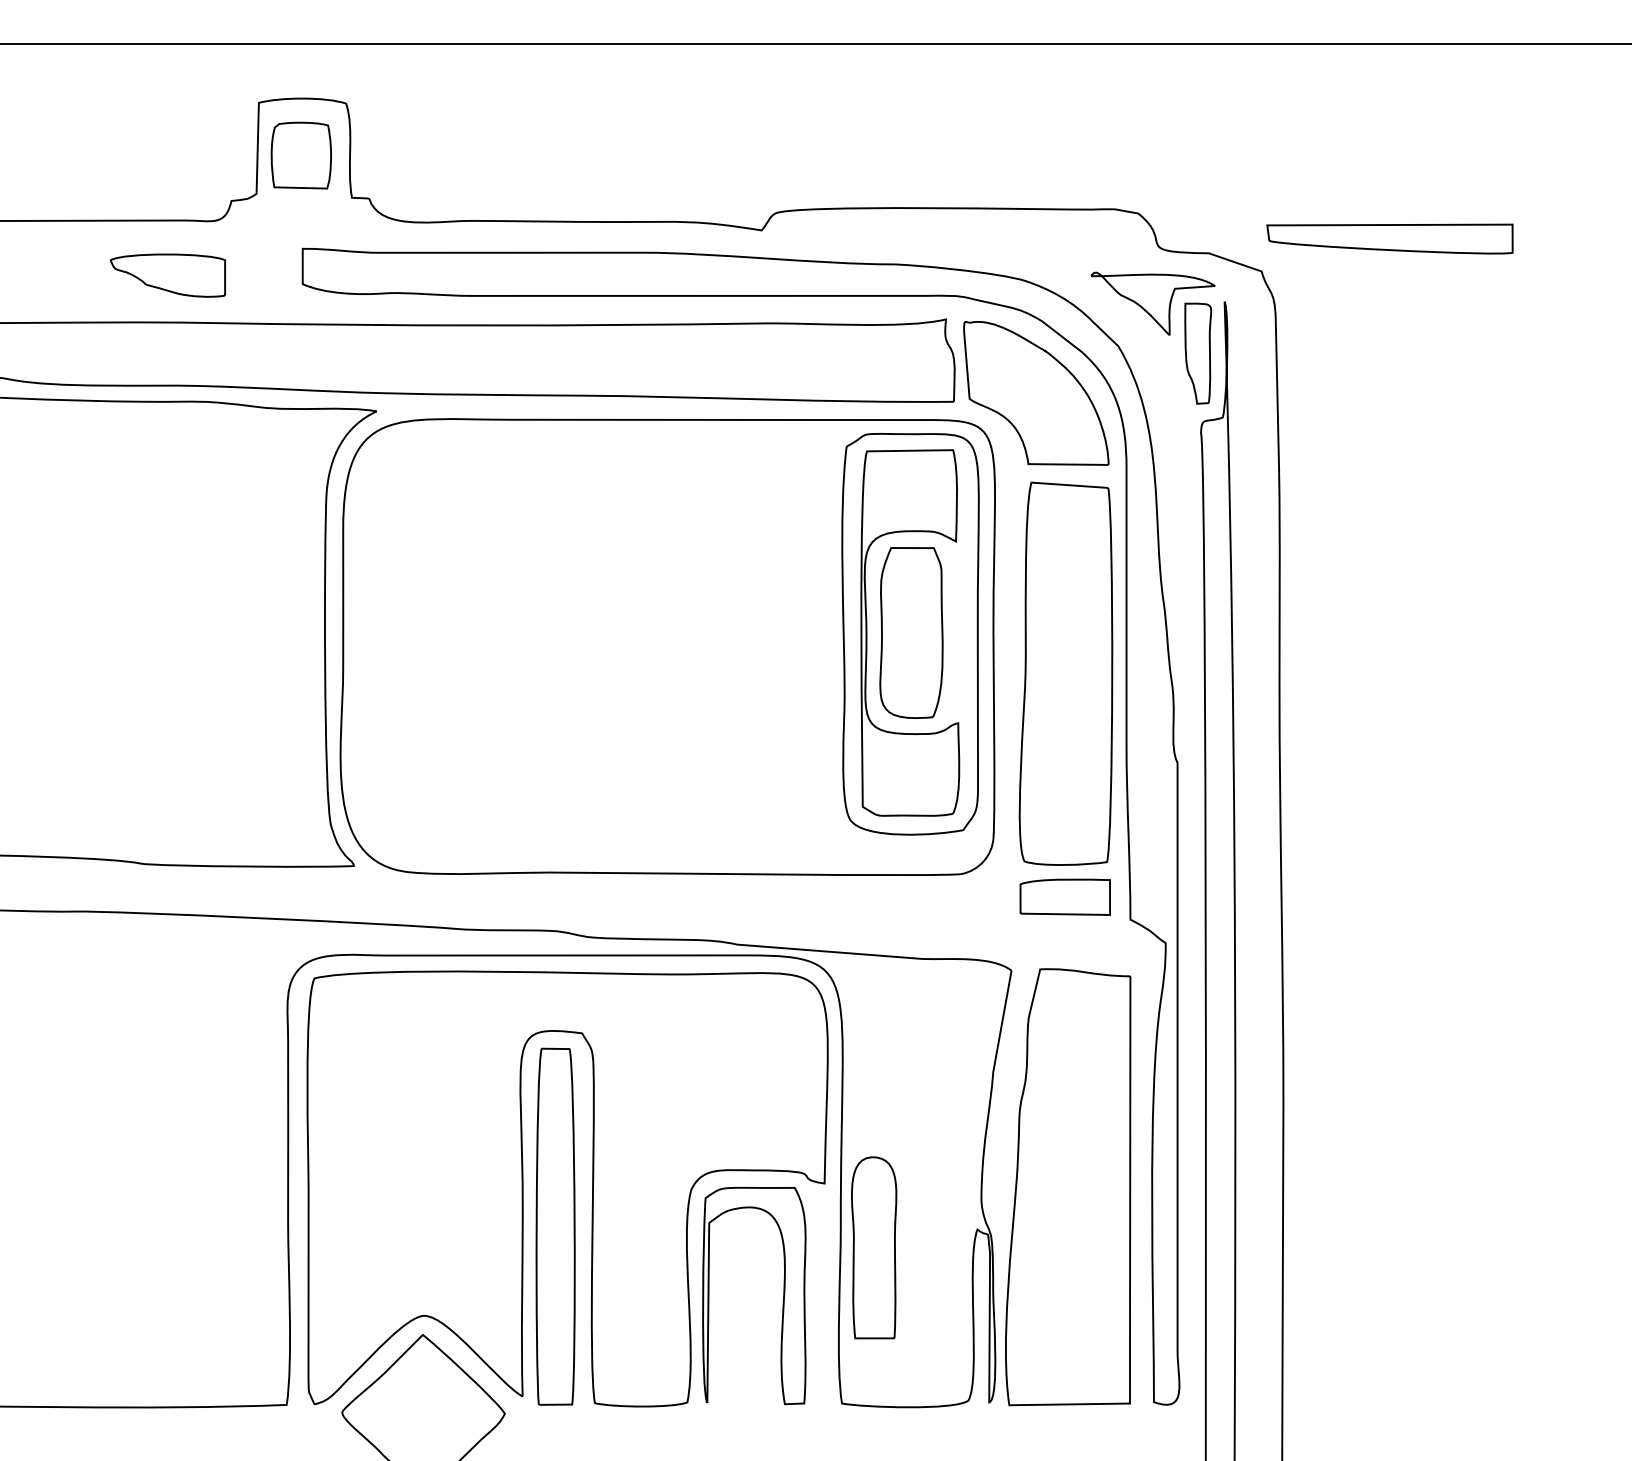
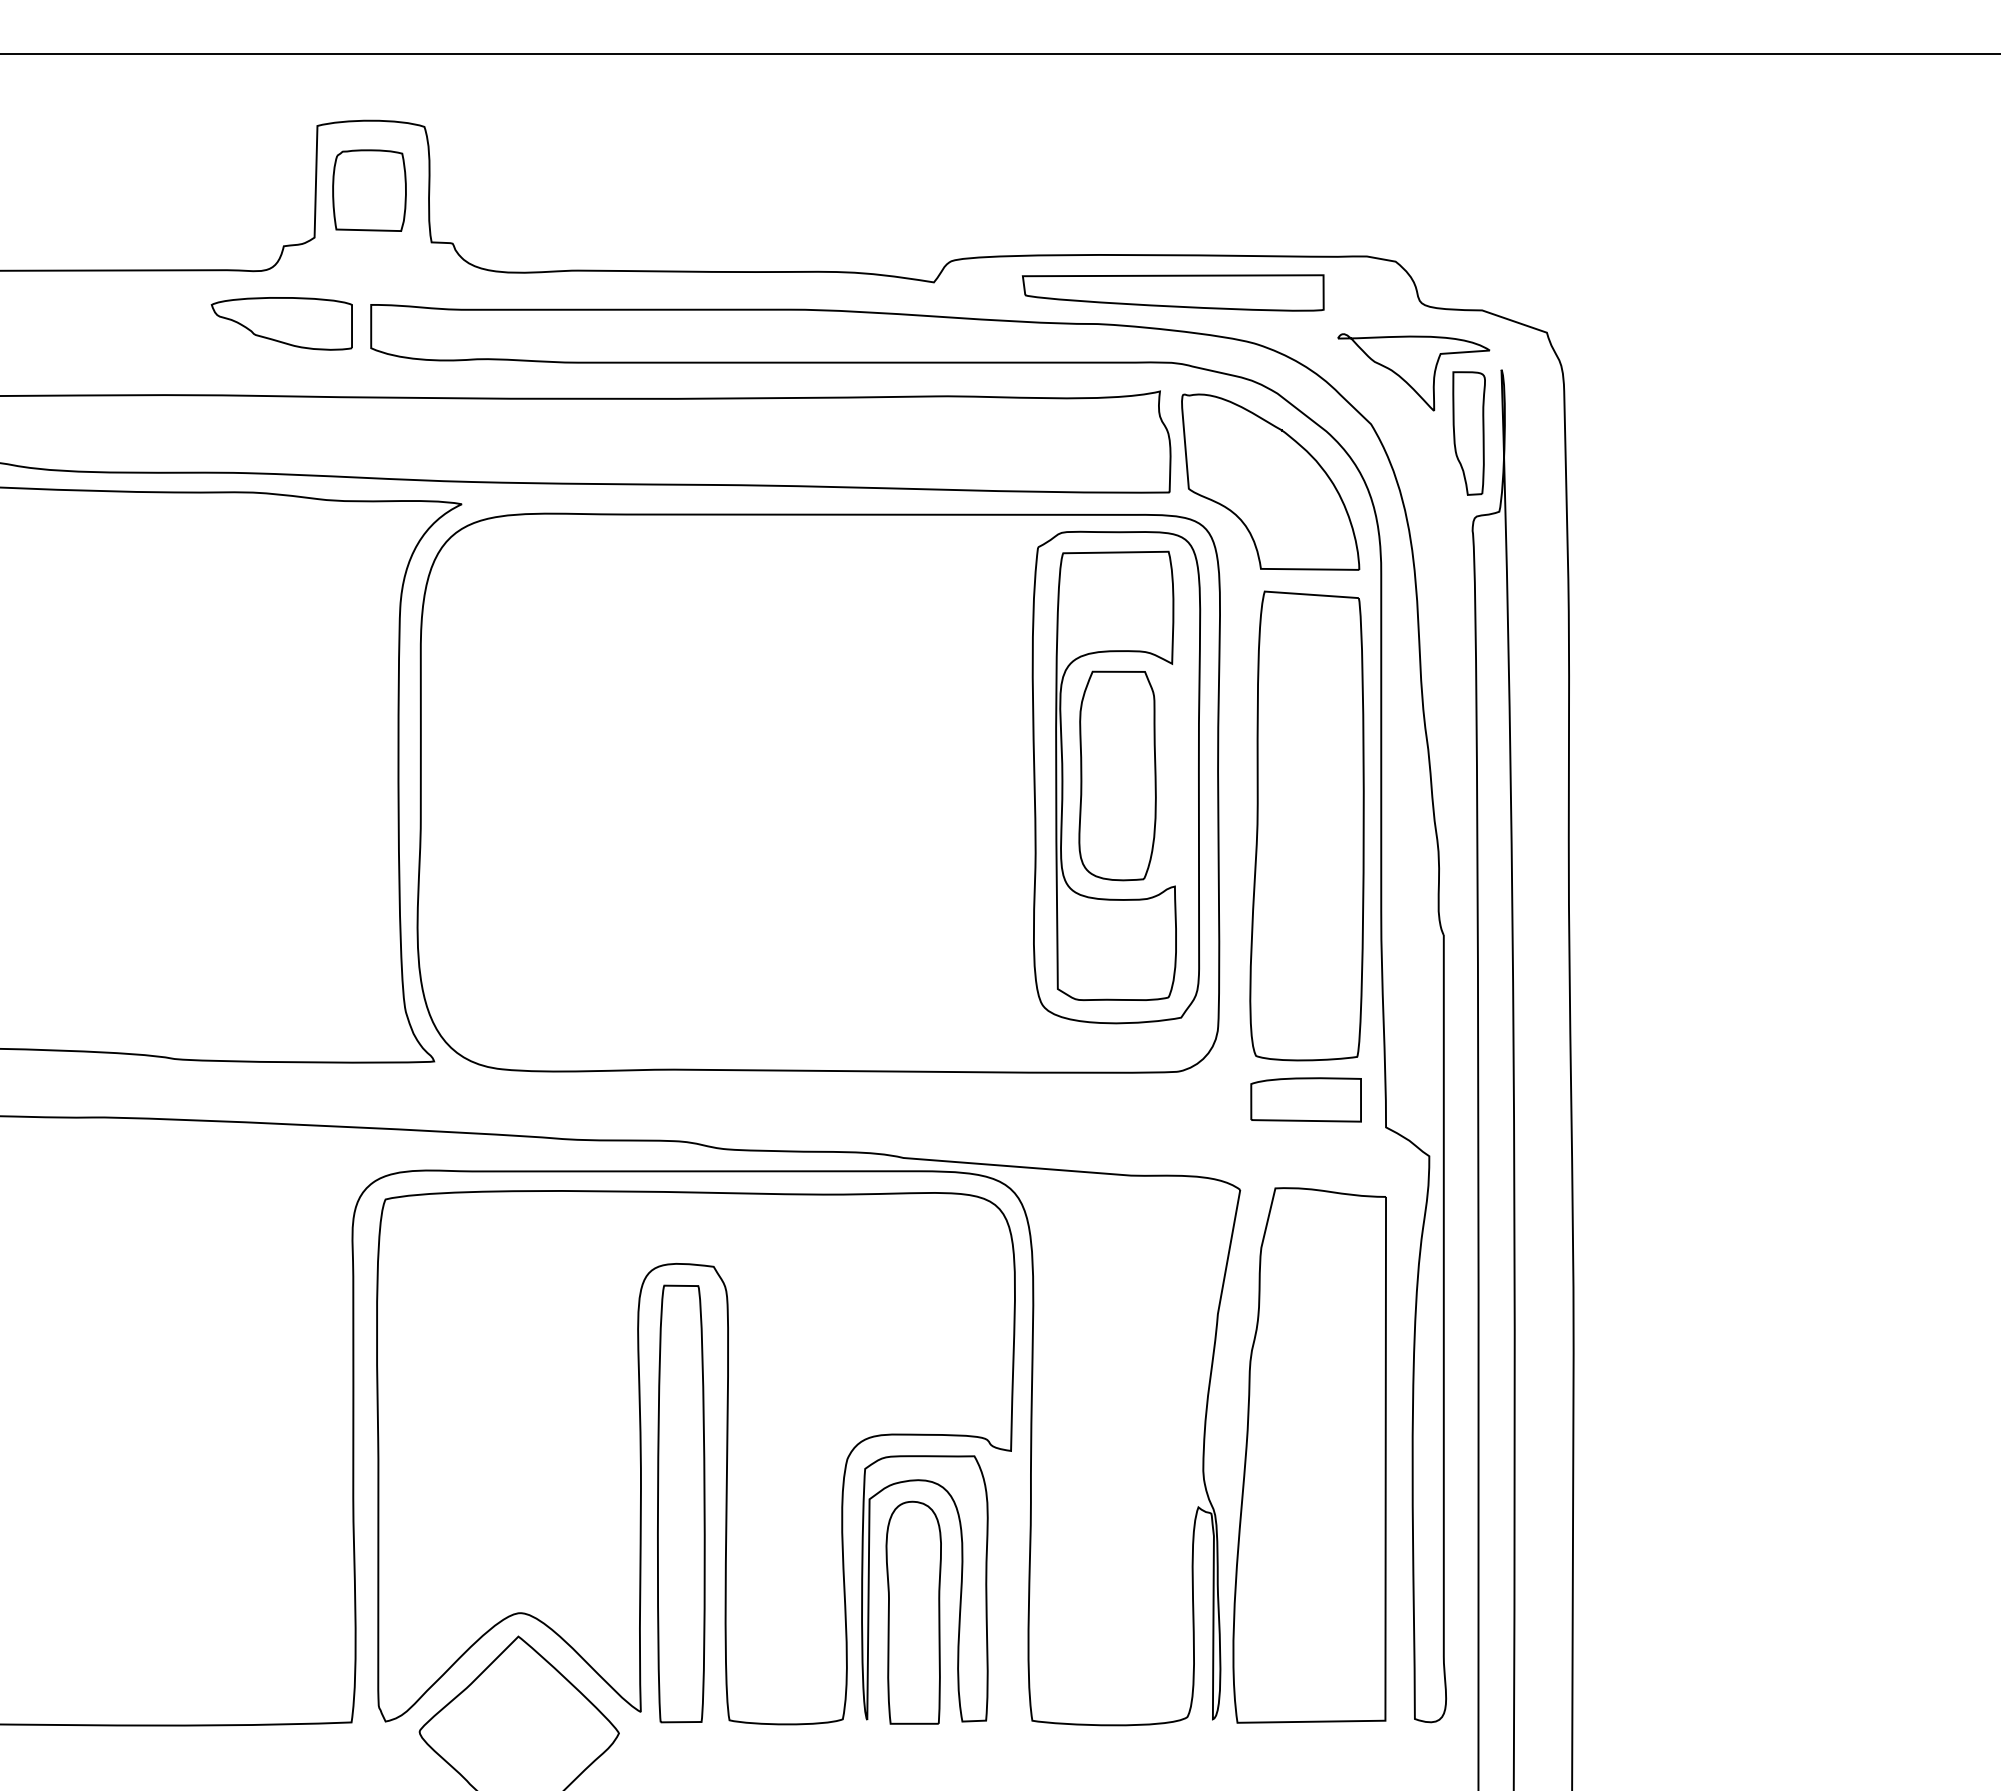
part: (1390, 238) -> (1173, 292), moved
part: (167, 275) -> (281, 323), moved
part: (873, 1247) -> (913, 1612), moved

